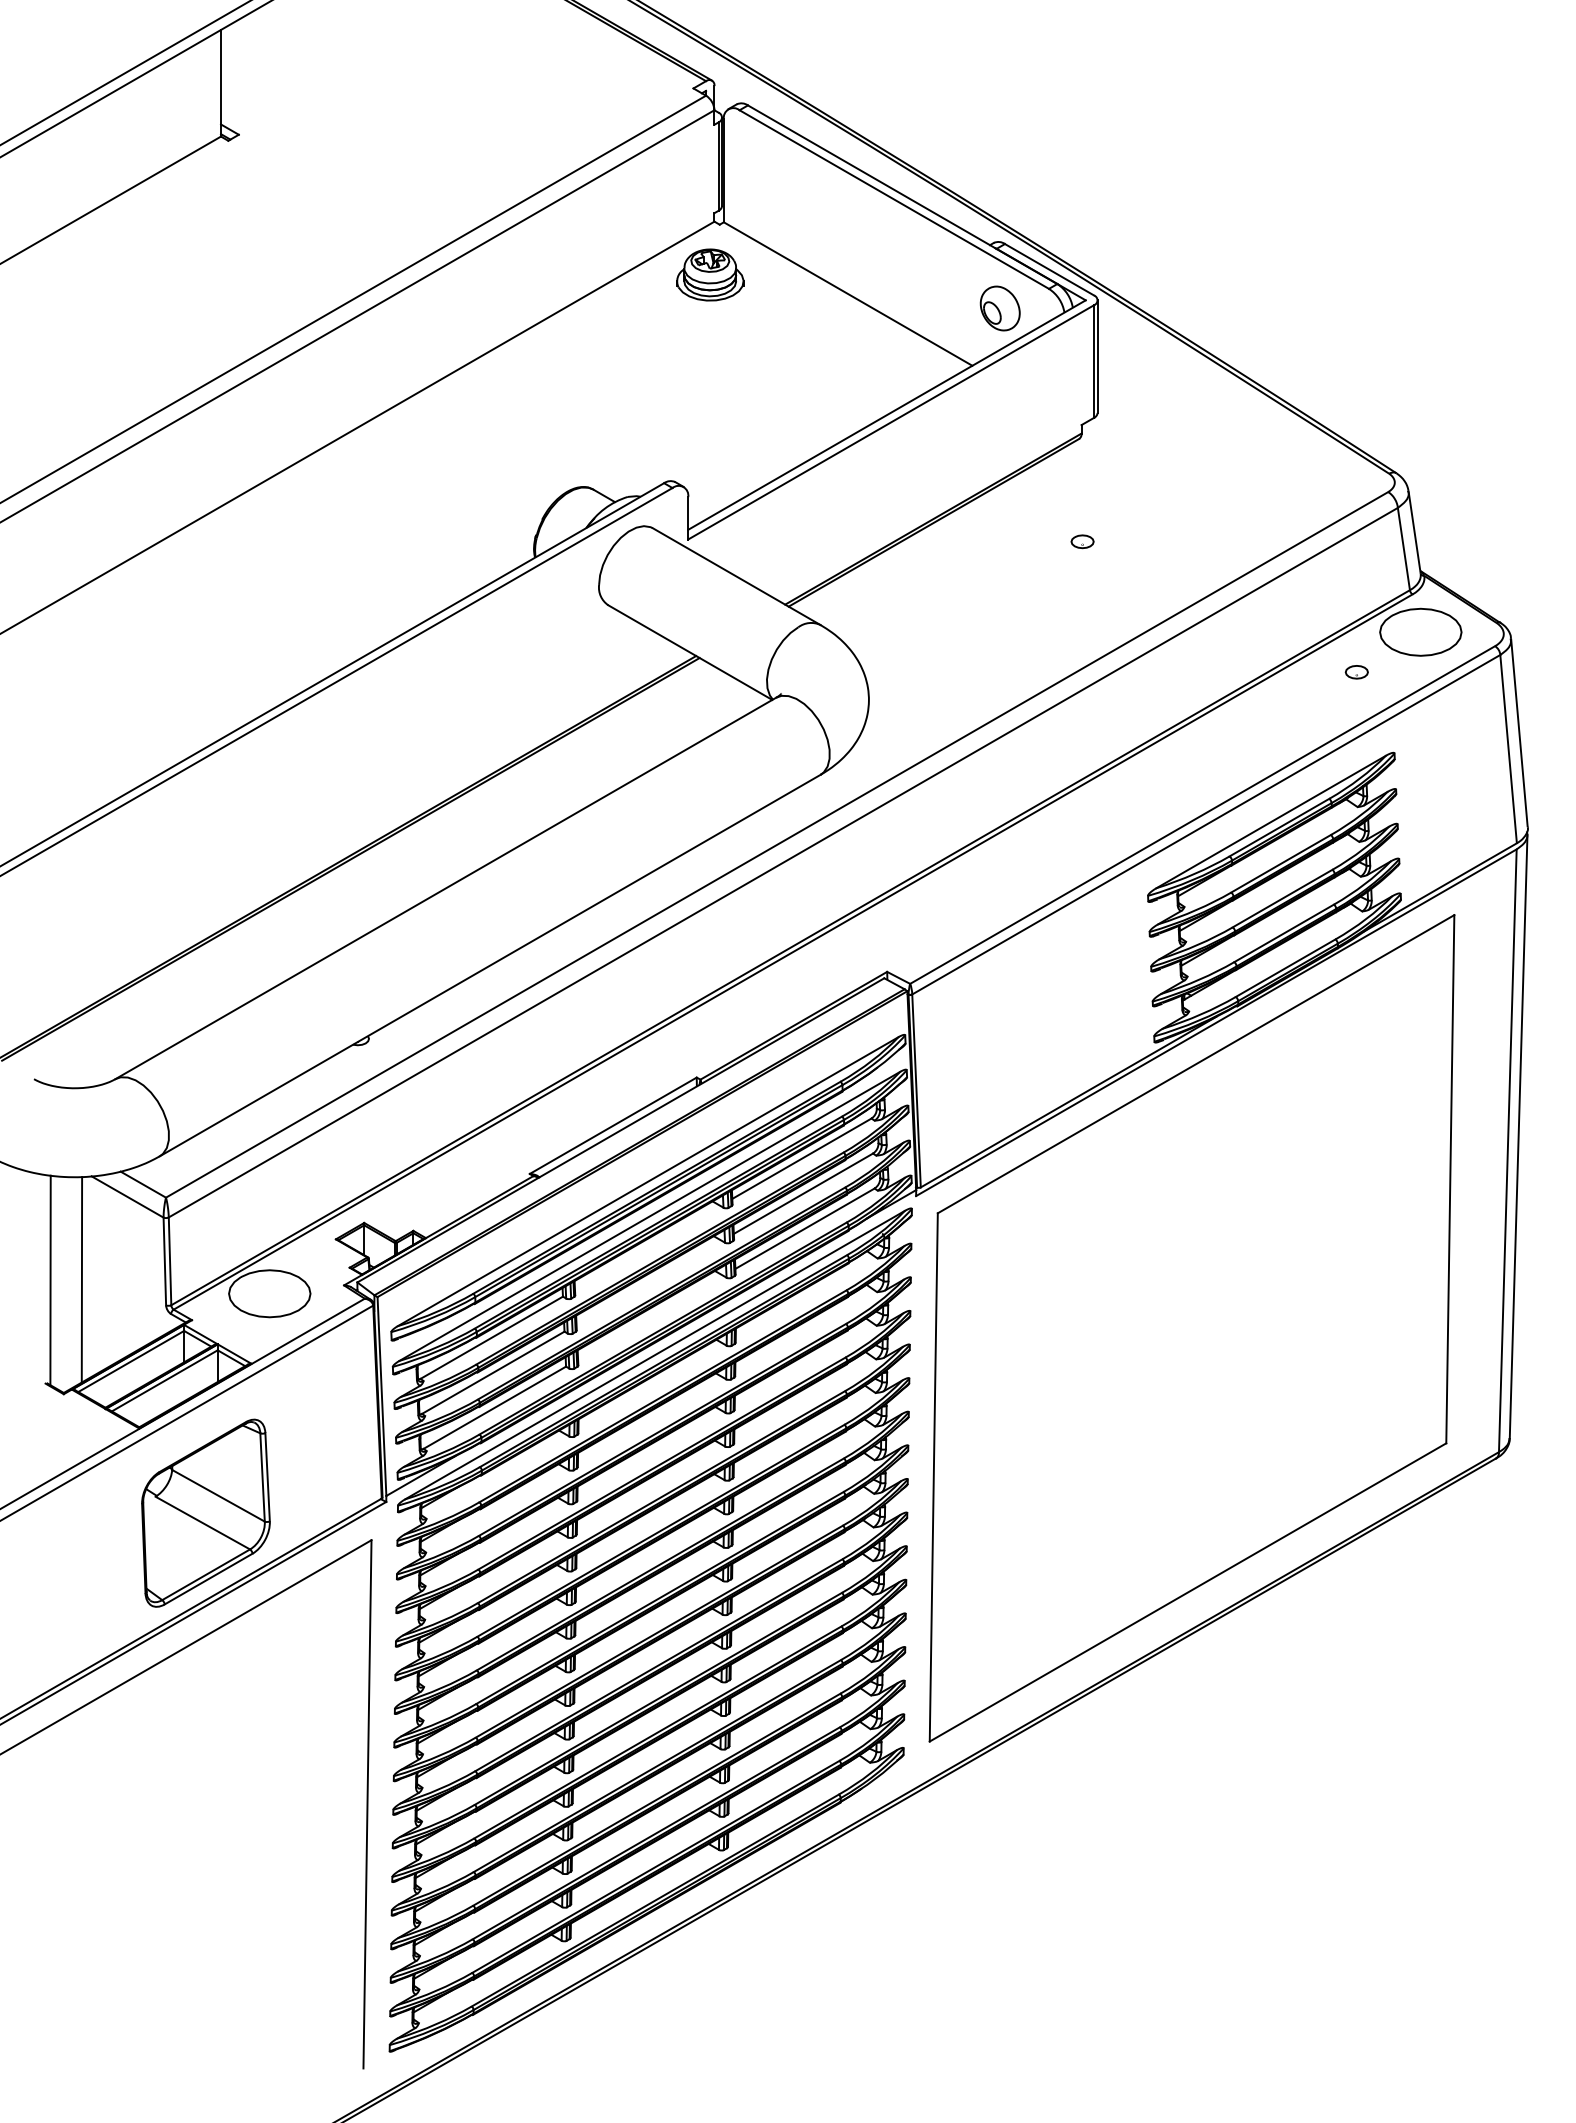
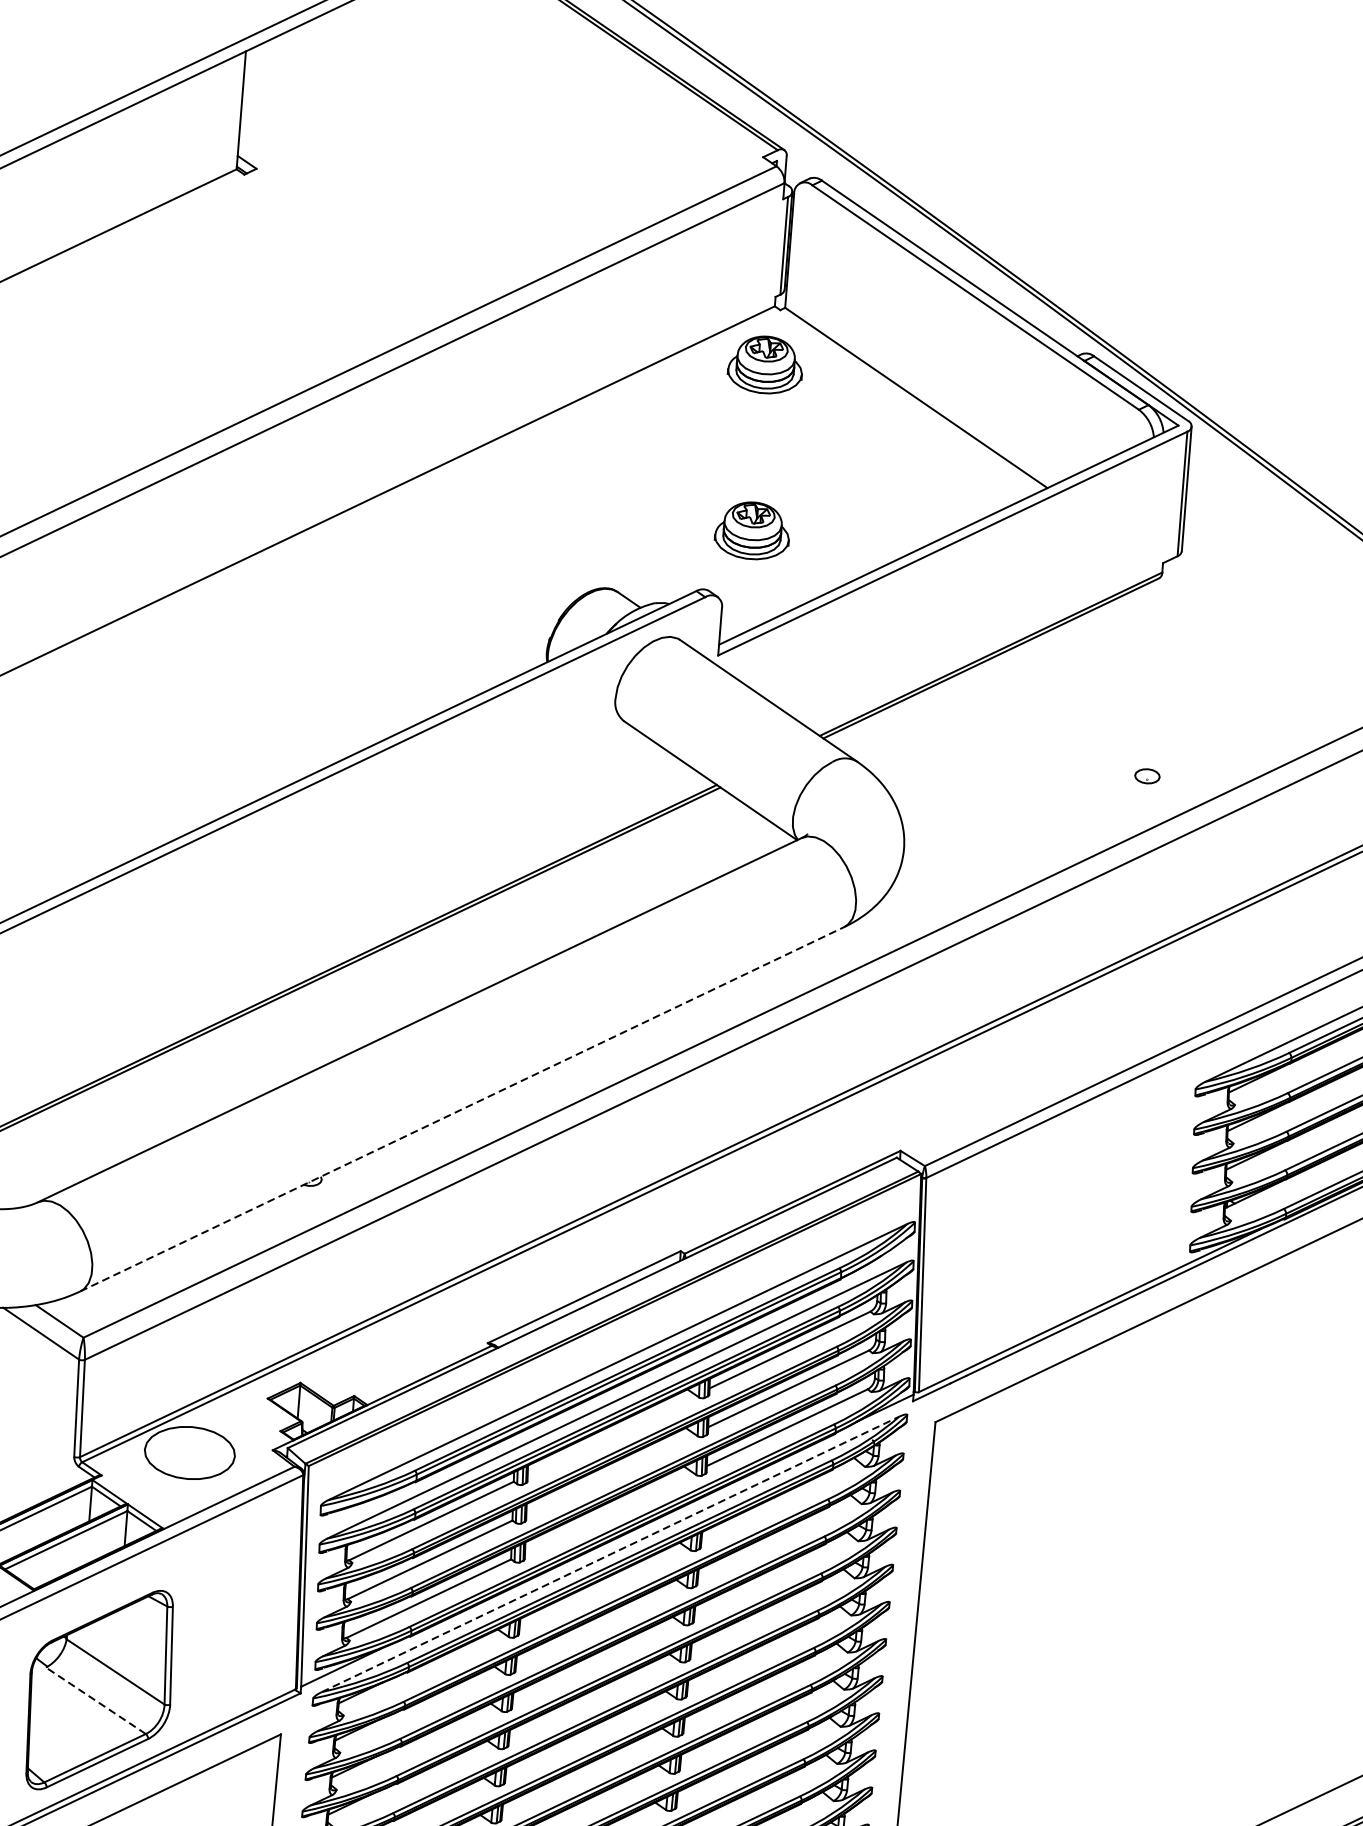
part: (999, 308) -> (1082, 427), removed
part: (710, 424) -> (752, 530), added
part: (1082, 541) -> (1147, 776), moved
line: (490, 965) -> (462, 1109), solid -> dashed
line: (655, 1354) -> (611, 1553), solid -> dashed
line: (202, 1522) -> (95, 1700), solid -> dashed

